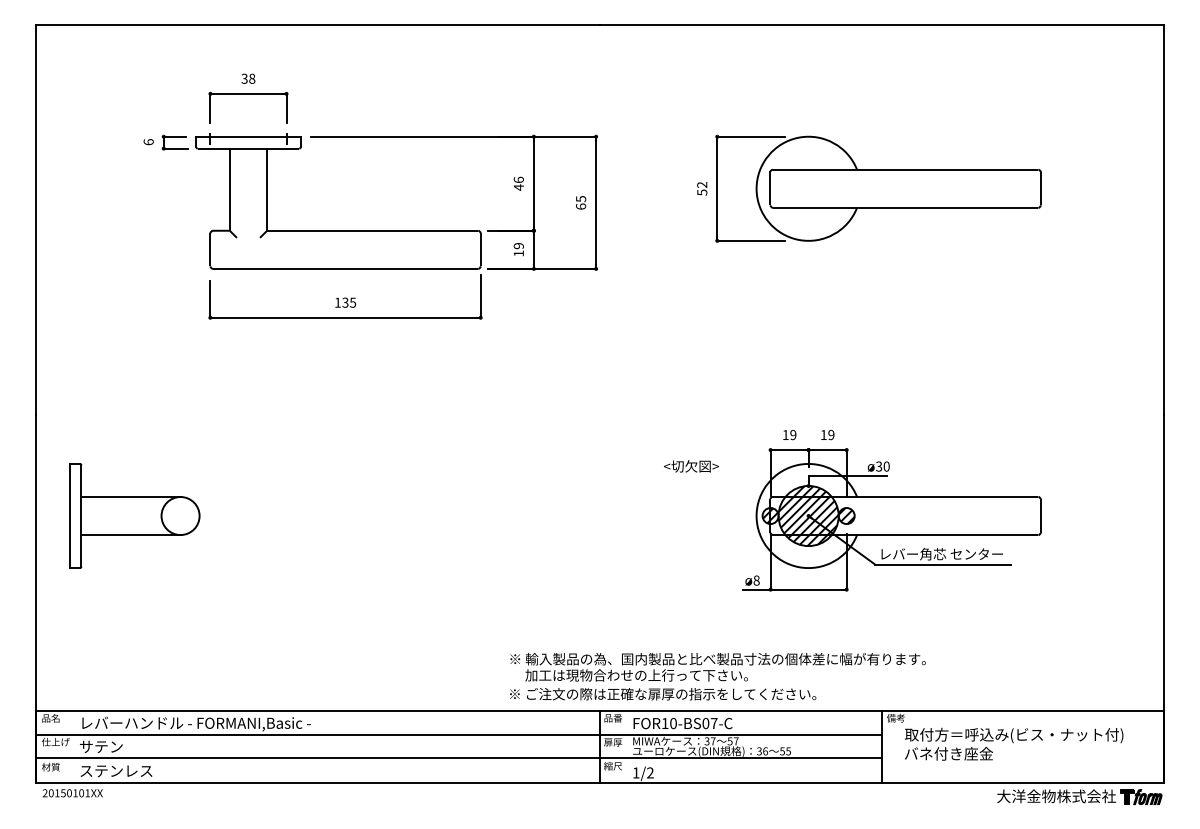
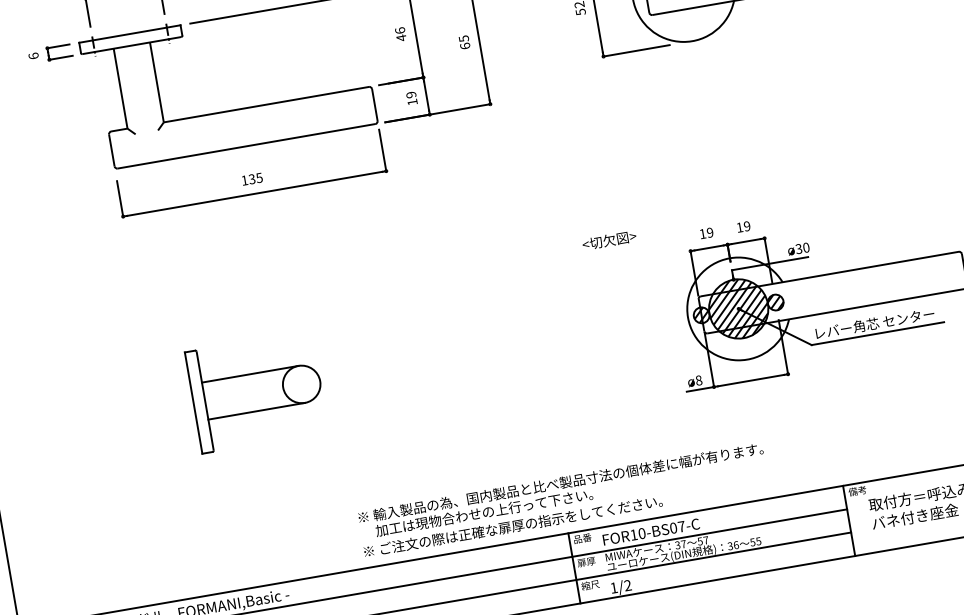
text: (691, 466) -> (609, 240), moved
part: (134, 515) -> (256, 391), moved
text: (717, 676) -> (563, 500), moved

